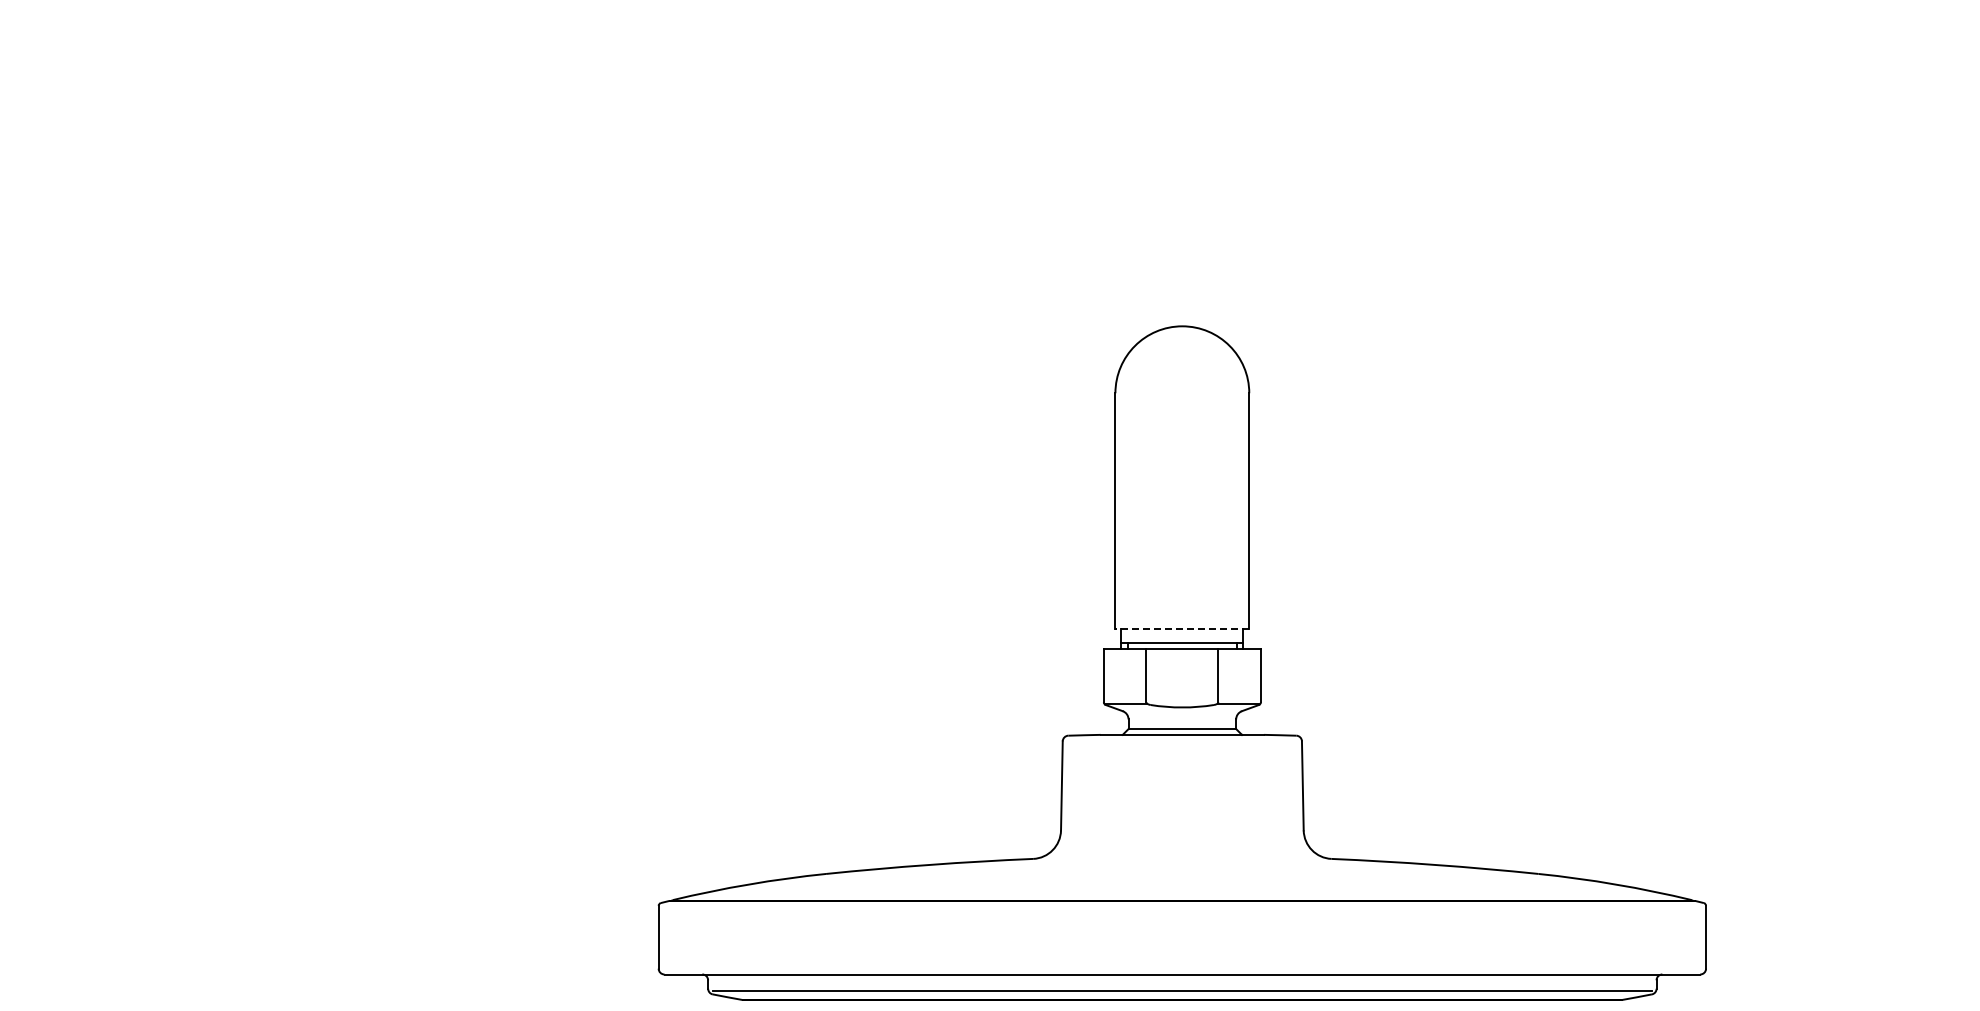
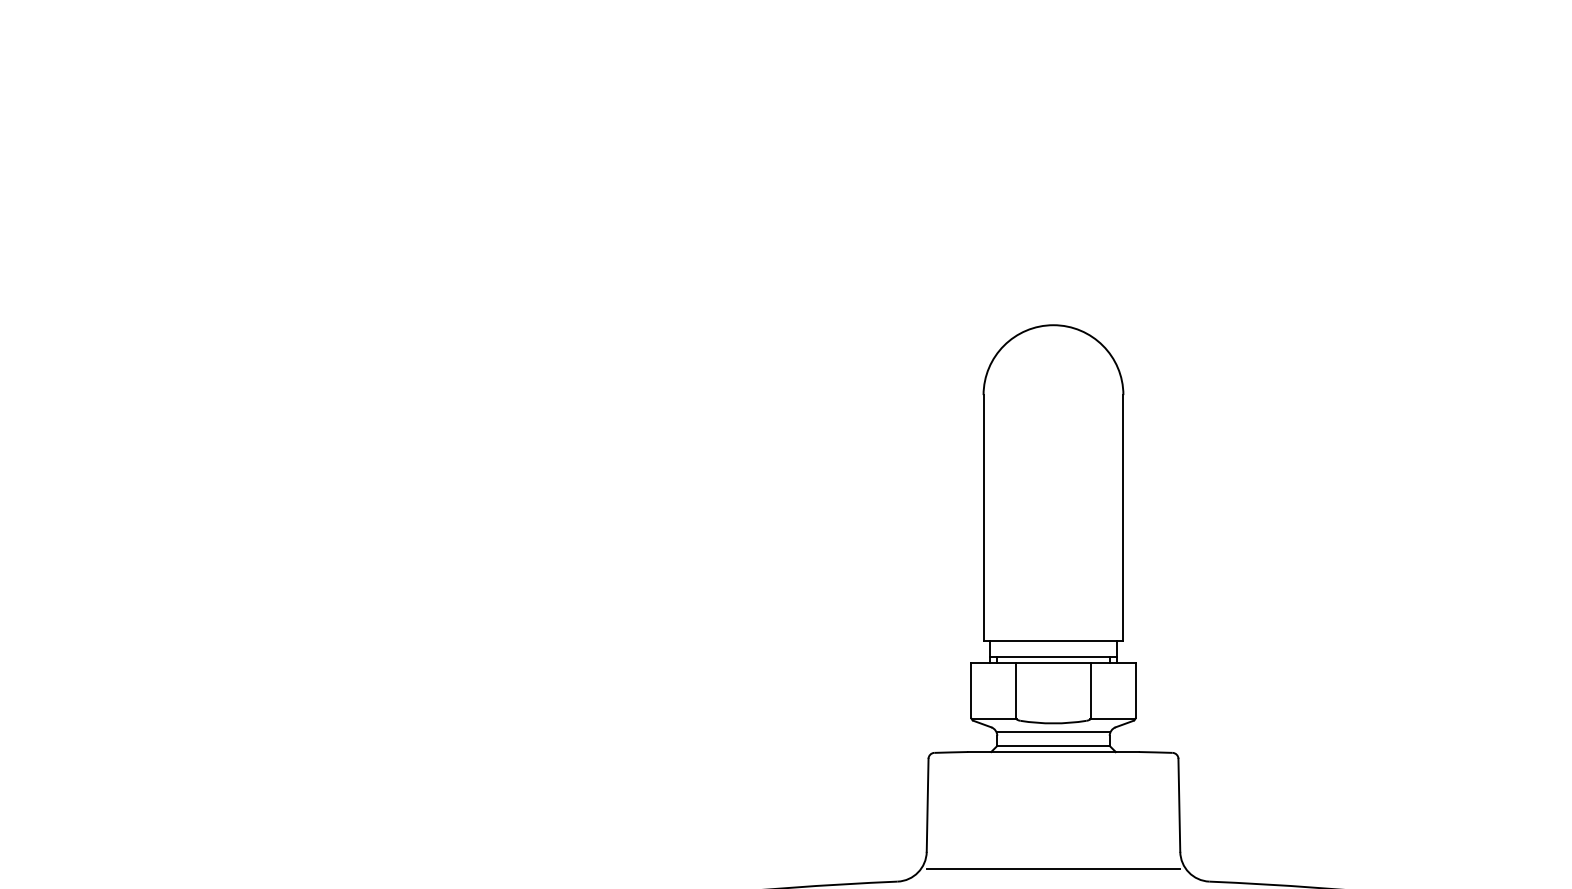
line: (1182, 628) -> (1053, 640), dashed -> solid
line: (1182, 715) -> (1053, 731), added
line: (1182, 847) -> (1053, 869), added

